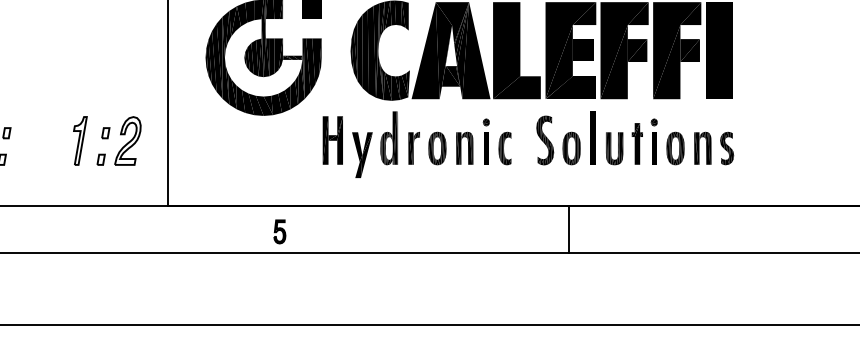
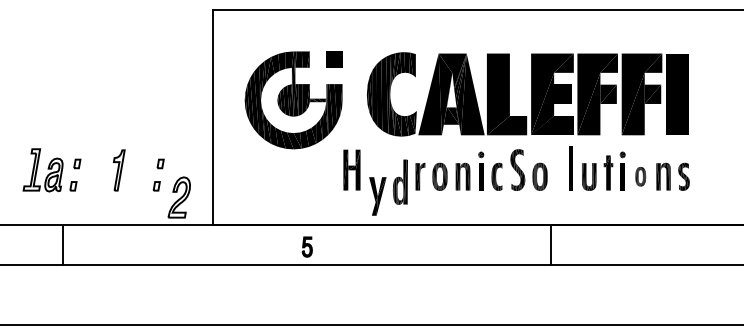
part: (557, 139) -> (528, 169), moved
part: (79, 140) -> (118, 170), moved
part: (126, 140) -> (178, 197), moved
part: (375, 144) -> (388, 187), moved
part: (675, 148) -> (640, 176), size x0.7

